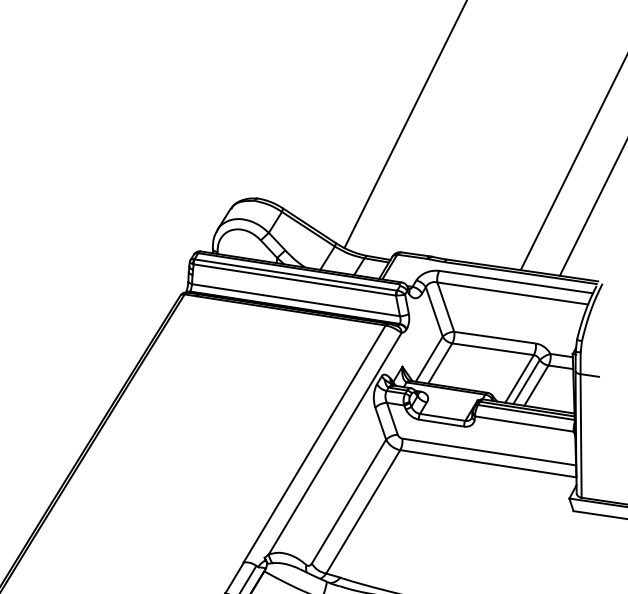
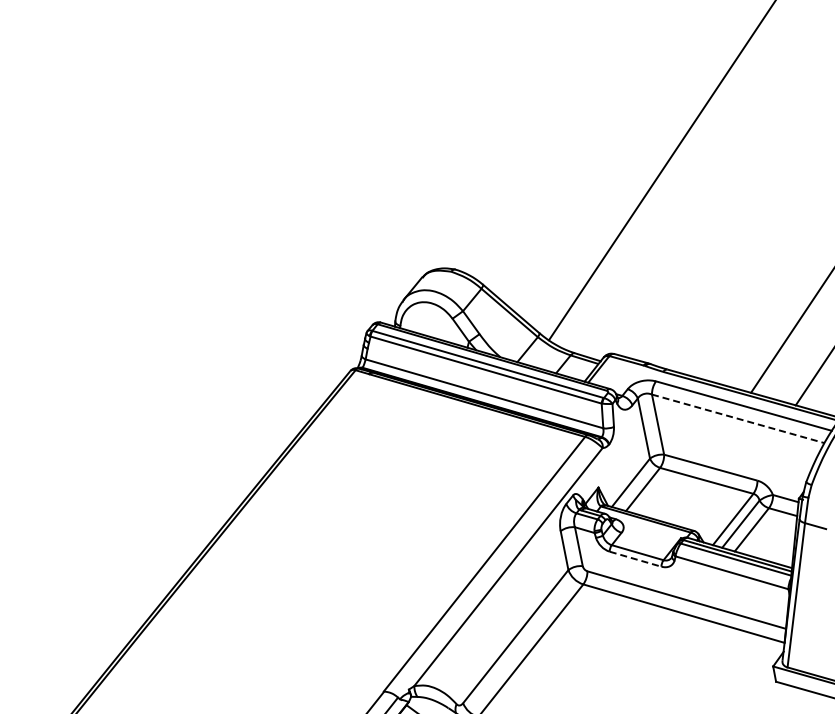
line: (512, 293) -> (738, 418), solid -> dashed
line: (441, 423) -> (635, 559), solid -> dashed

